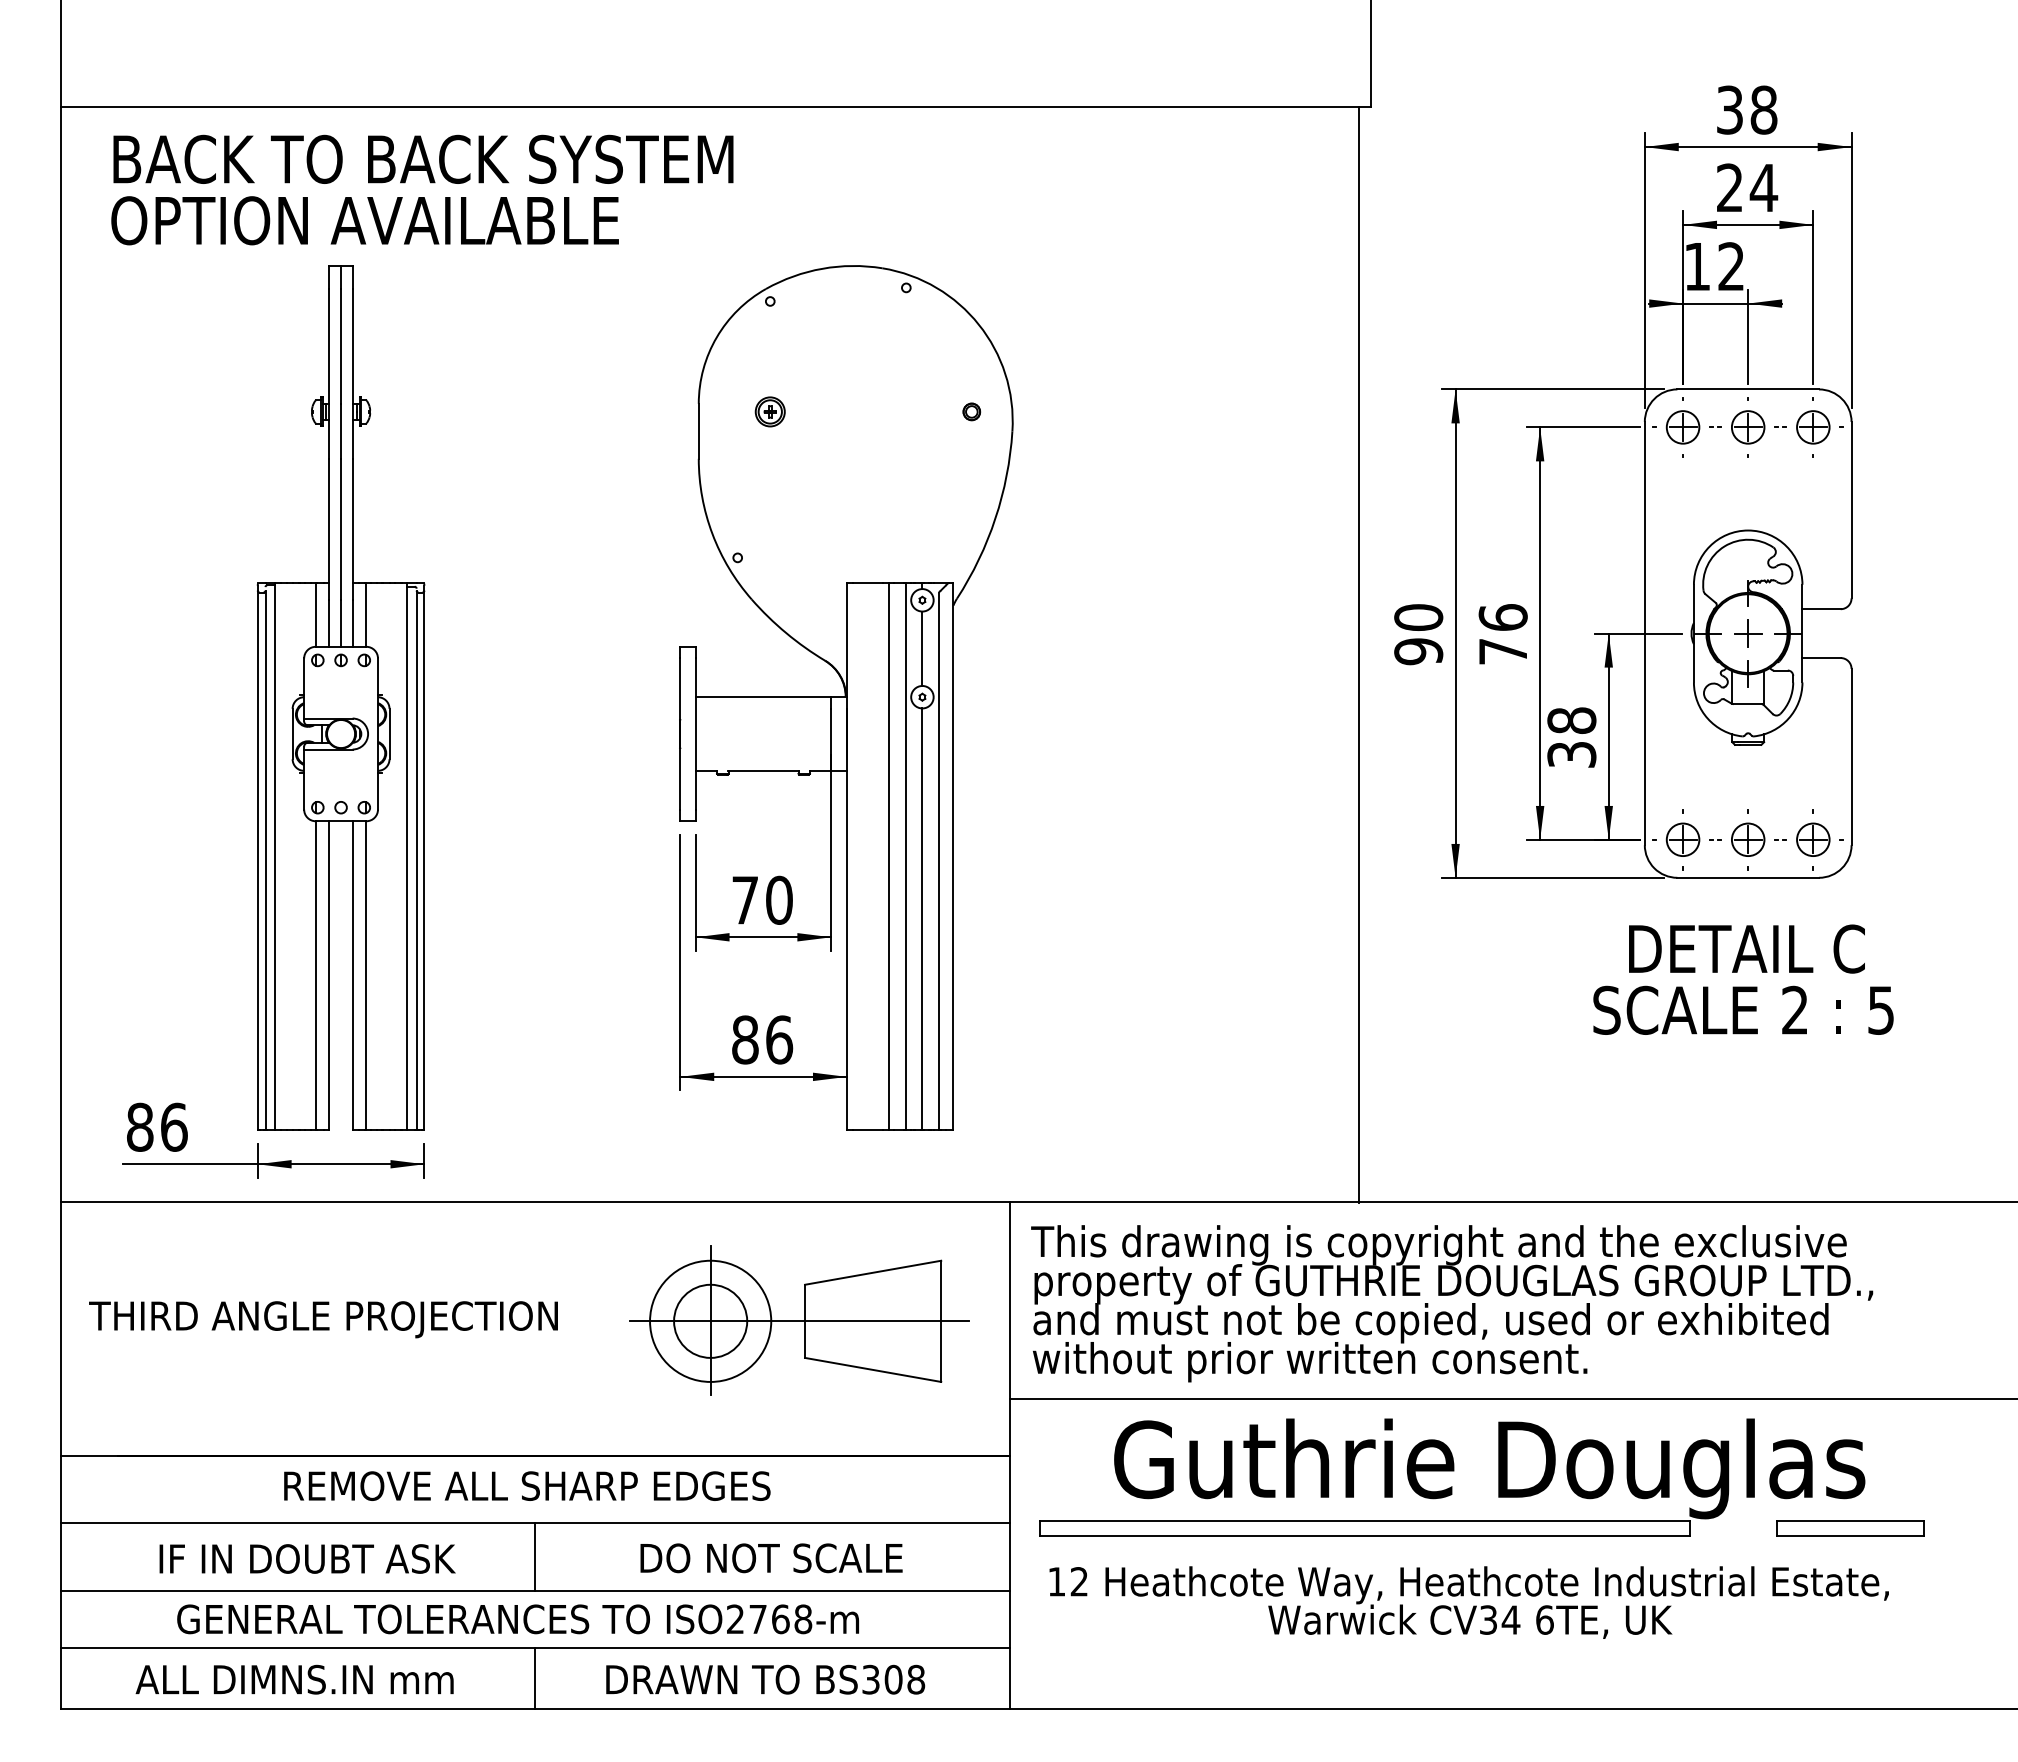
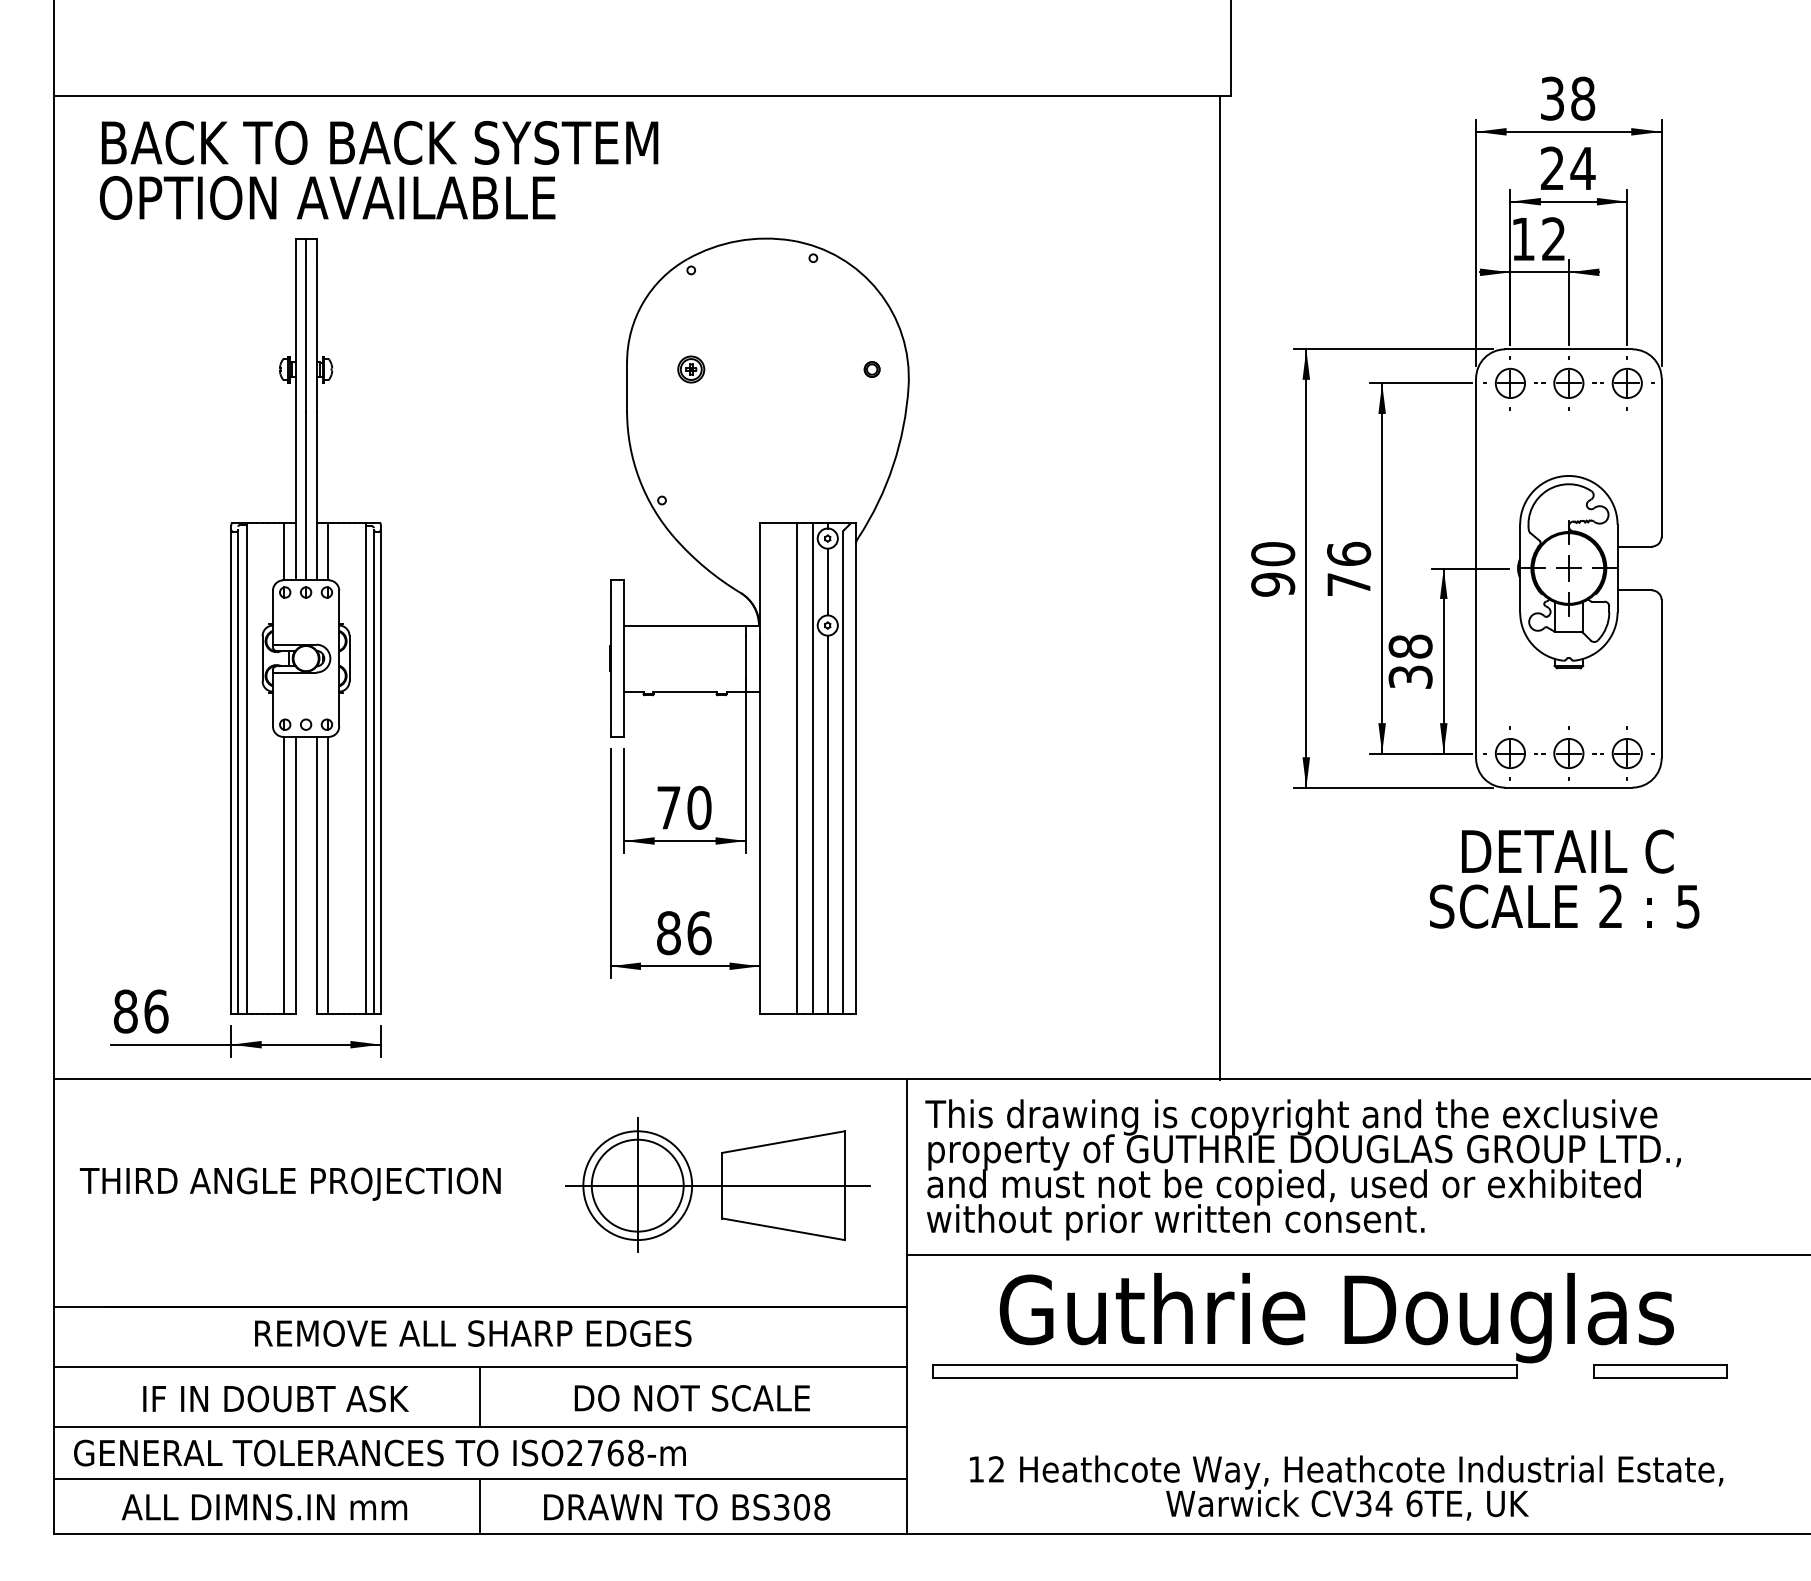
circle: (710, 1321) -> (637, 1185), size x1.4
text: (1469, 1601) -> (1346, 1487), moved
text: (517, 1618) -> (379, 1452), moved

